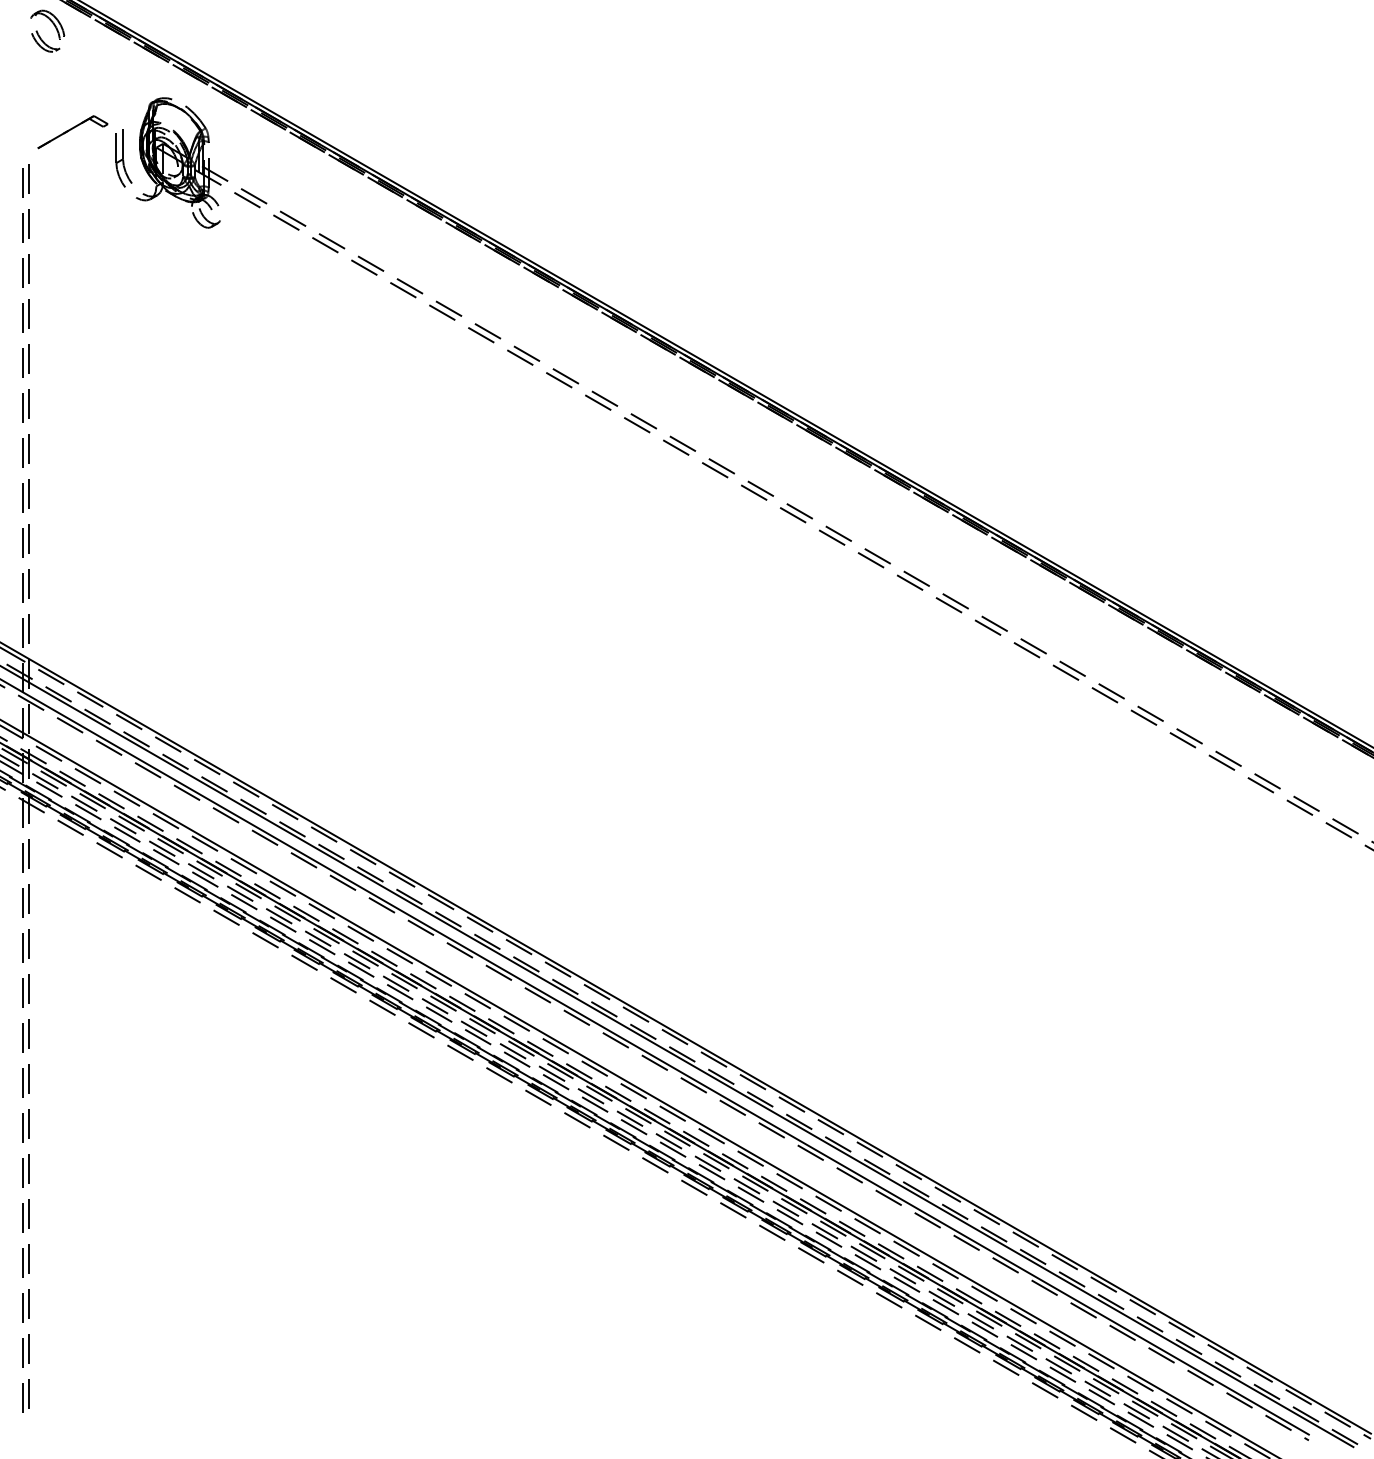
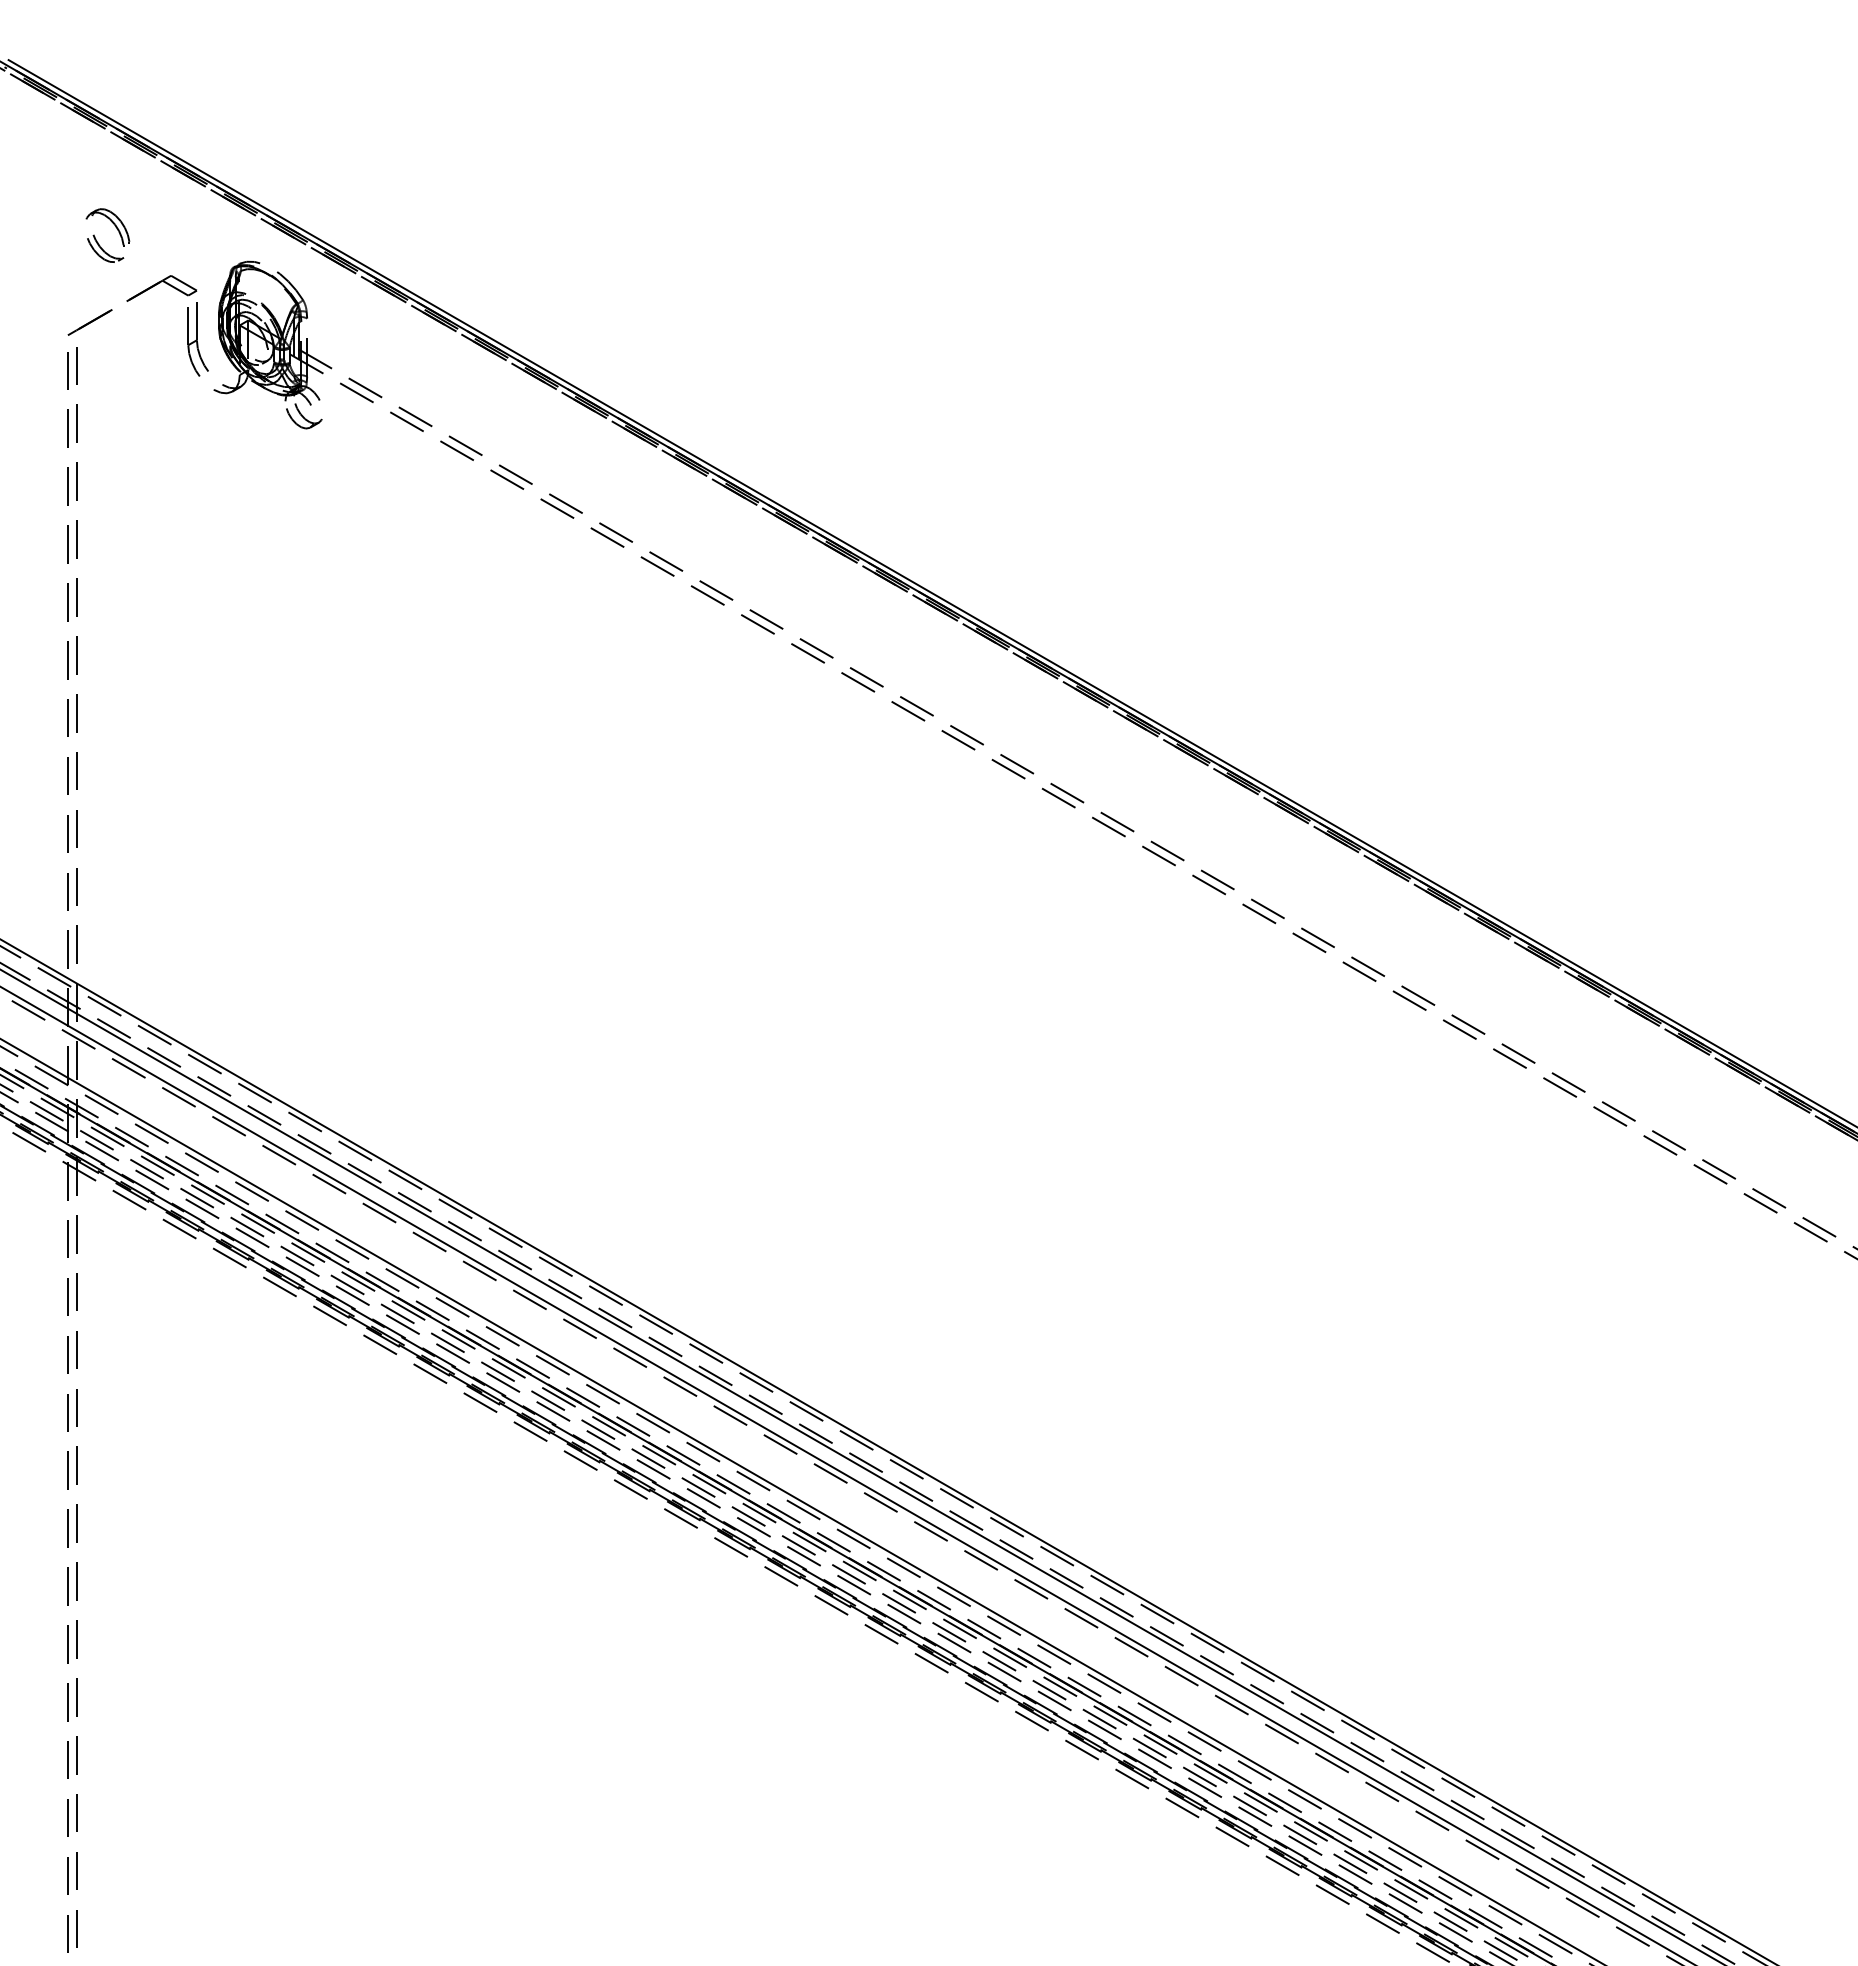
part: (55, 27) -> (117, 230), moved
part: (72, 132) -> (132, 305), size x1.43

